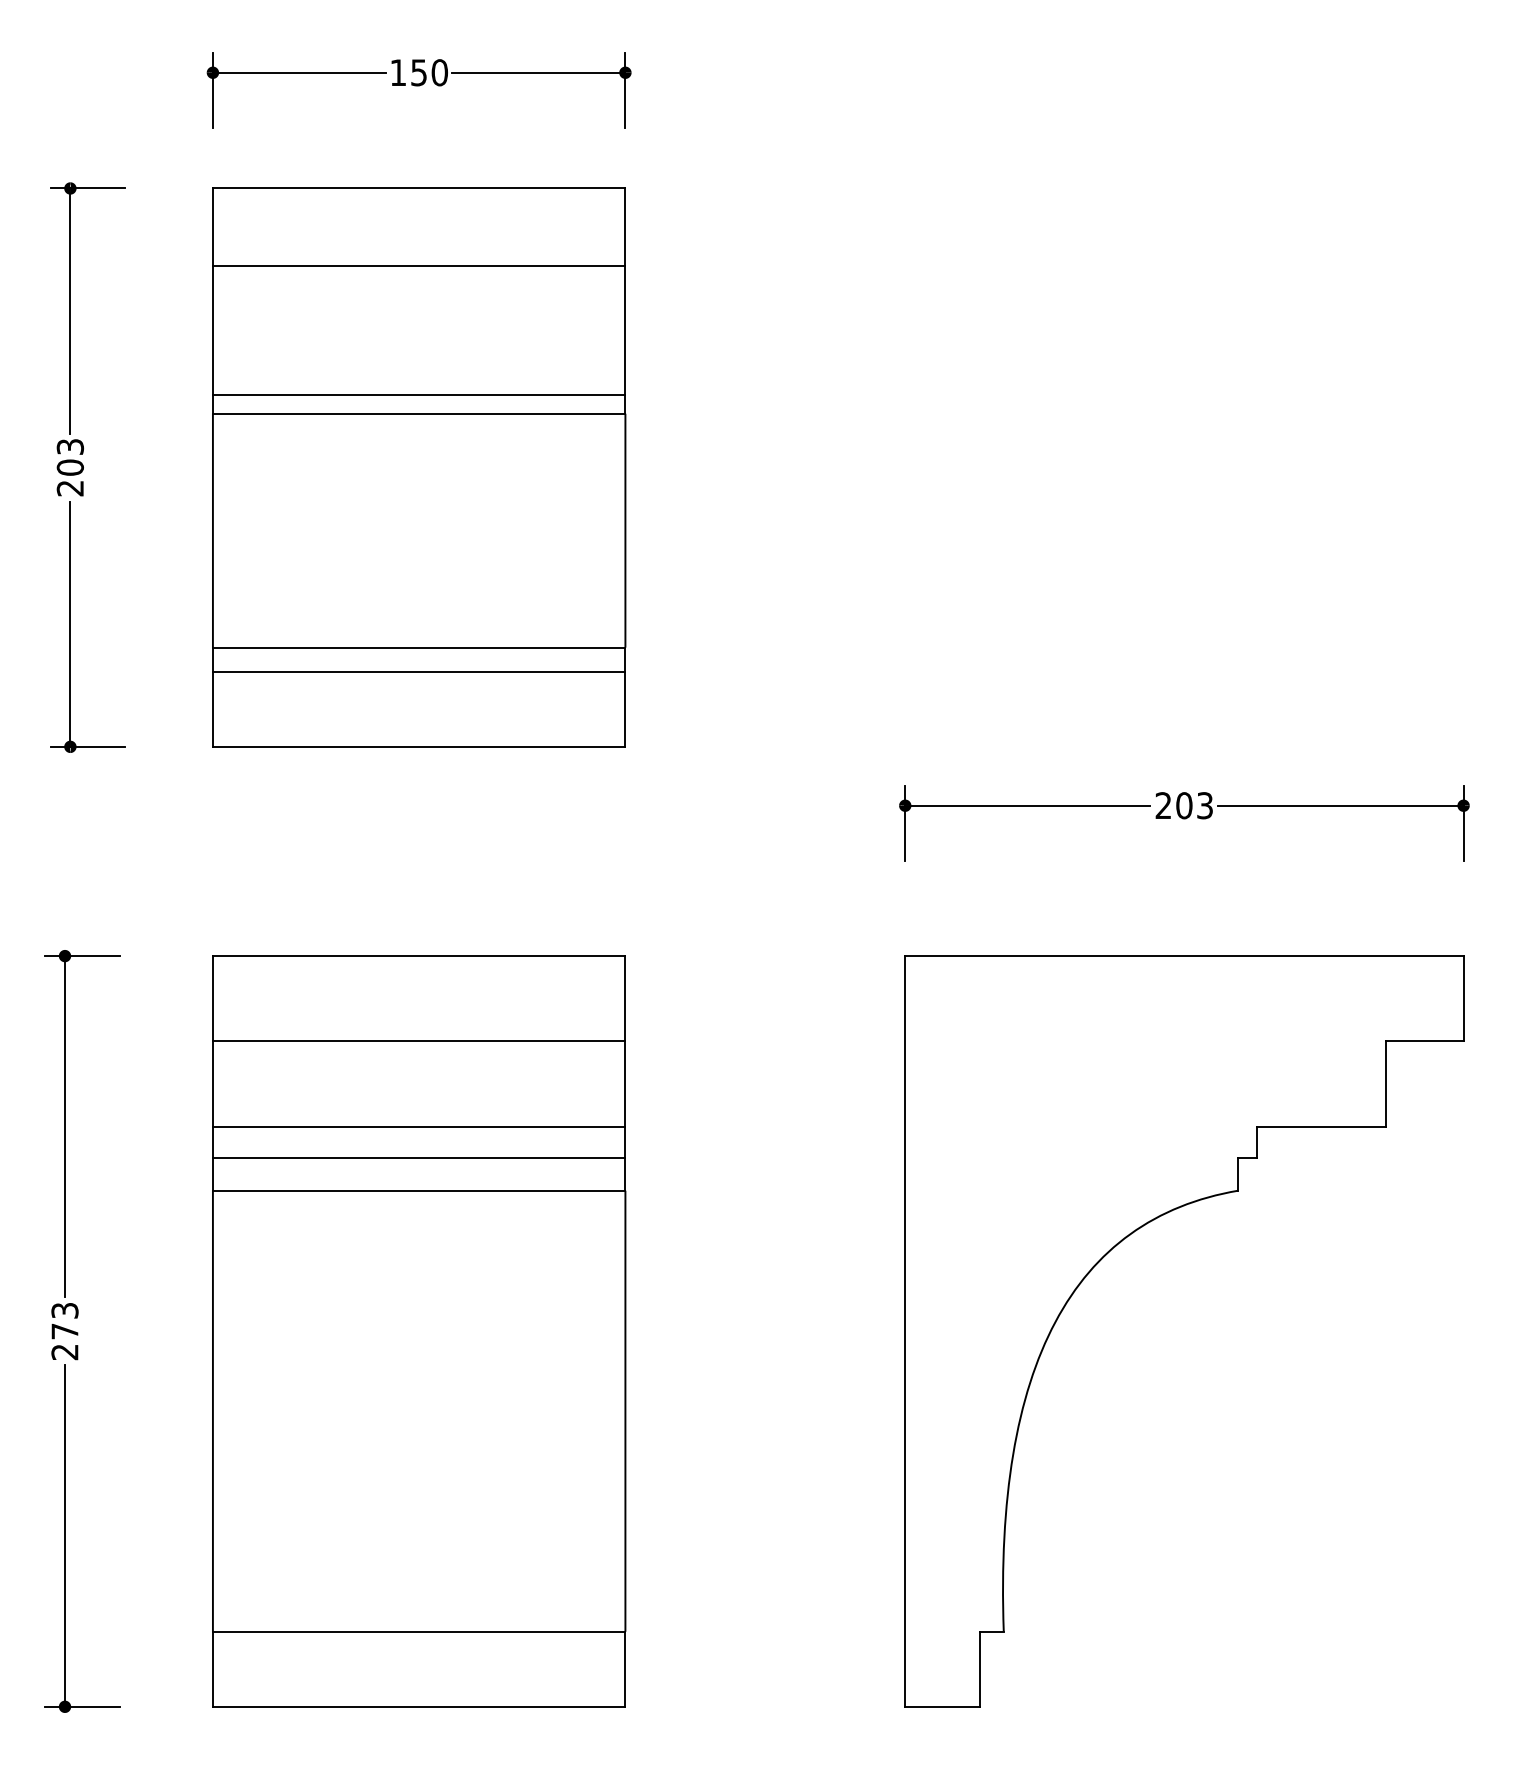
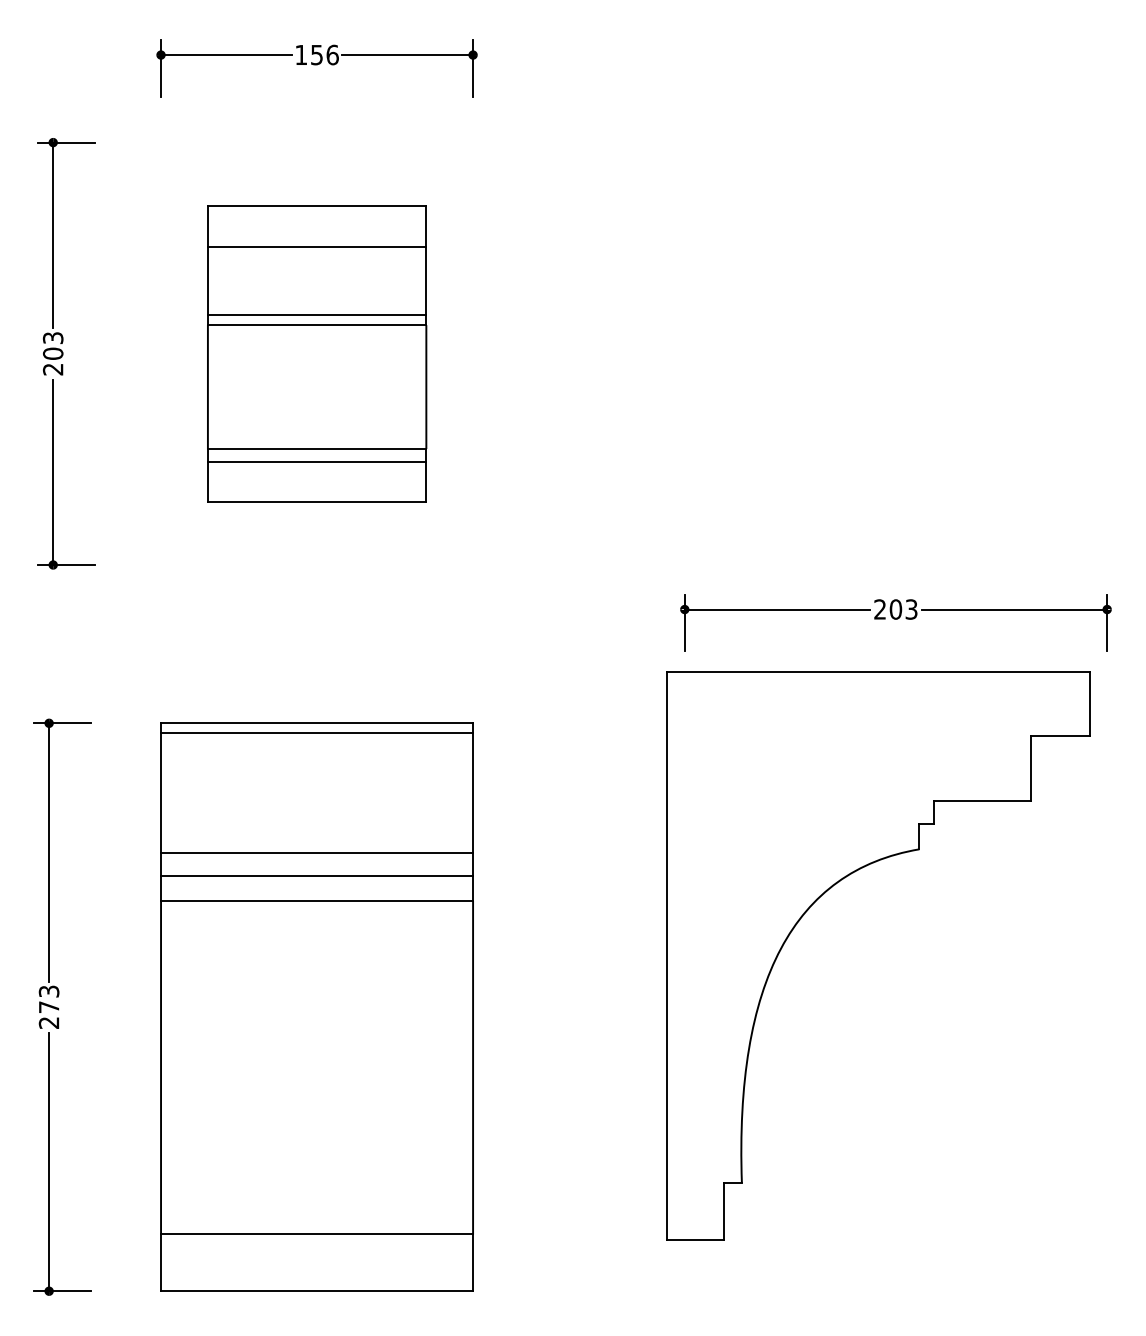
text: (439, 72) -> (332, 54), 150 -> 156
part: (419, 467) -> (317, 353), size x0.7
line: (418, 1040) -> (316, 733), moved
part: (1115, 1247) -> (826, 892), moved

